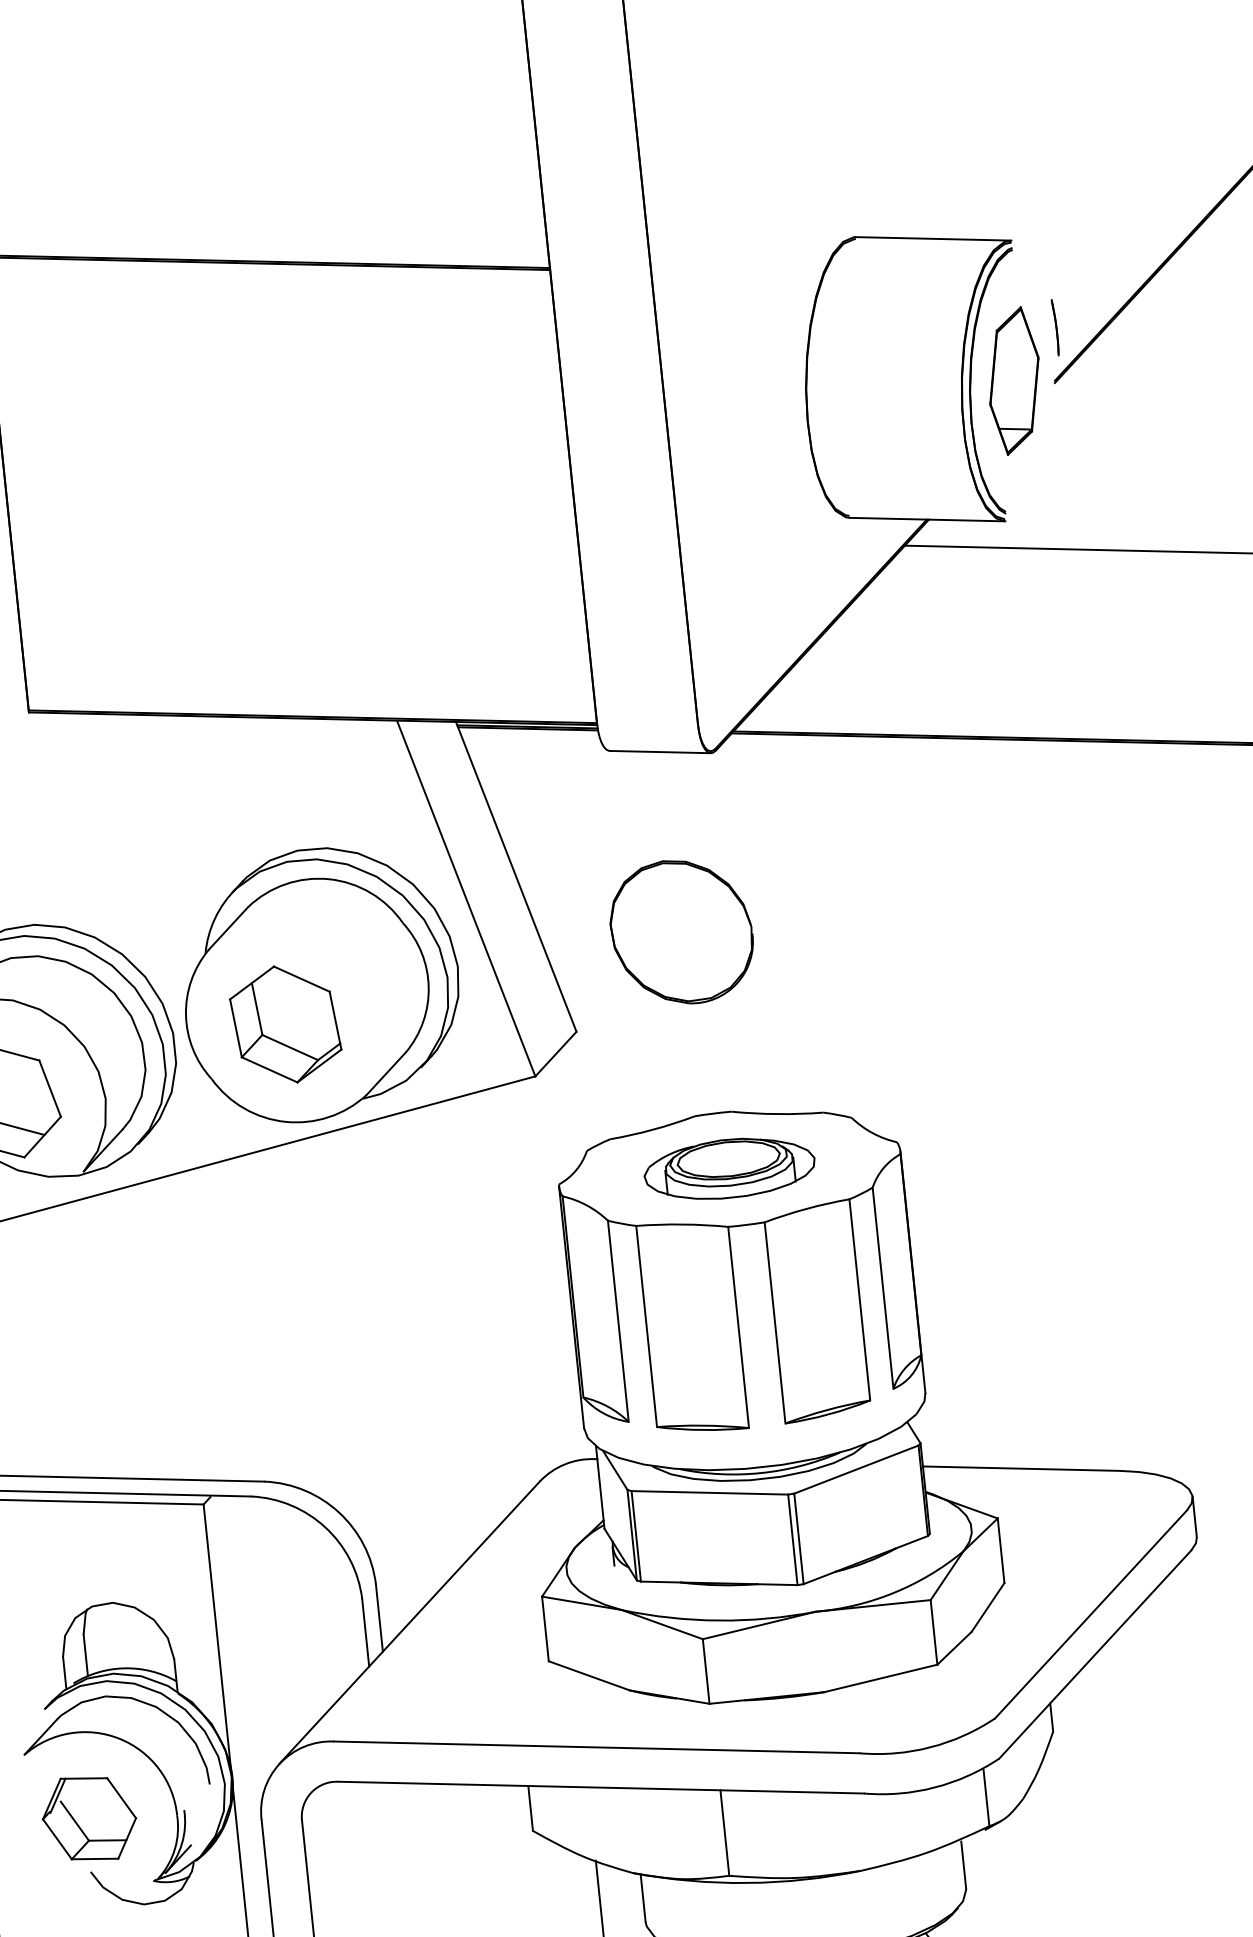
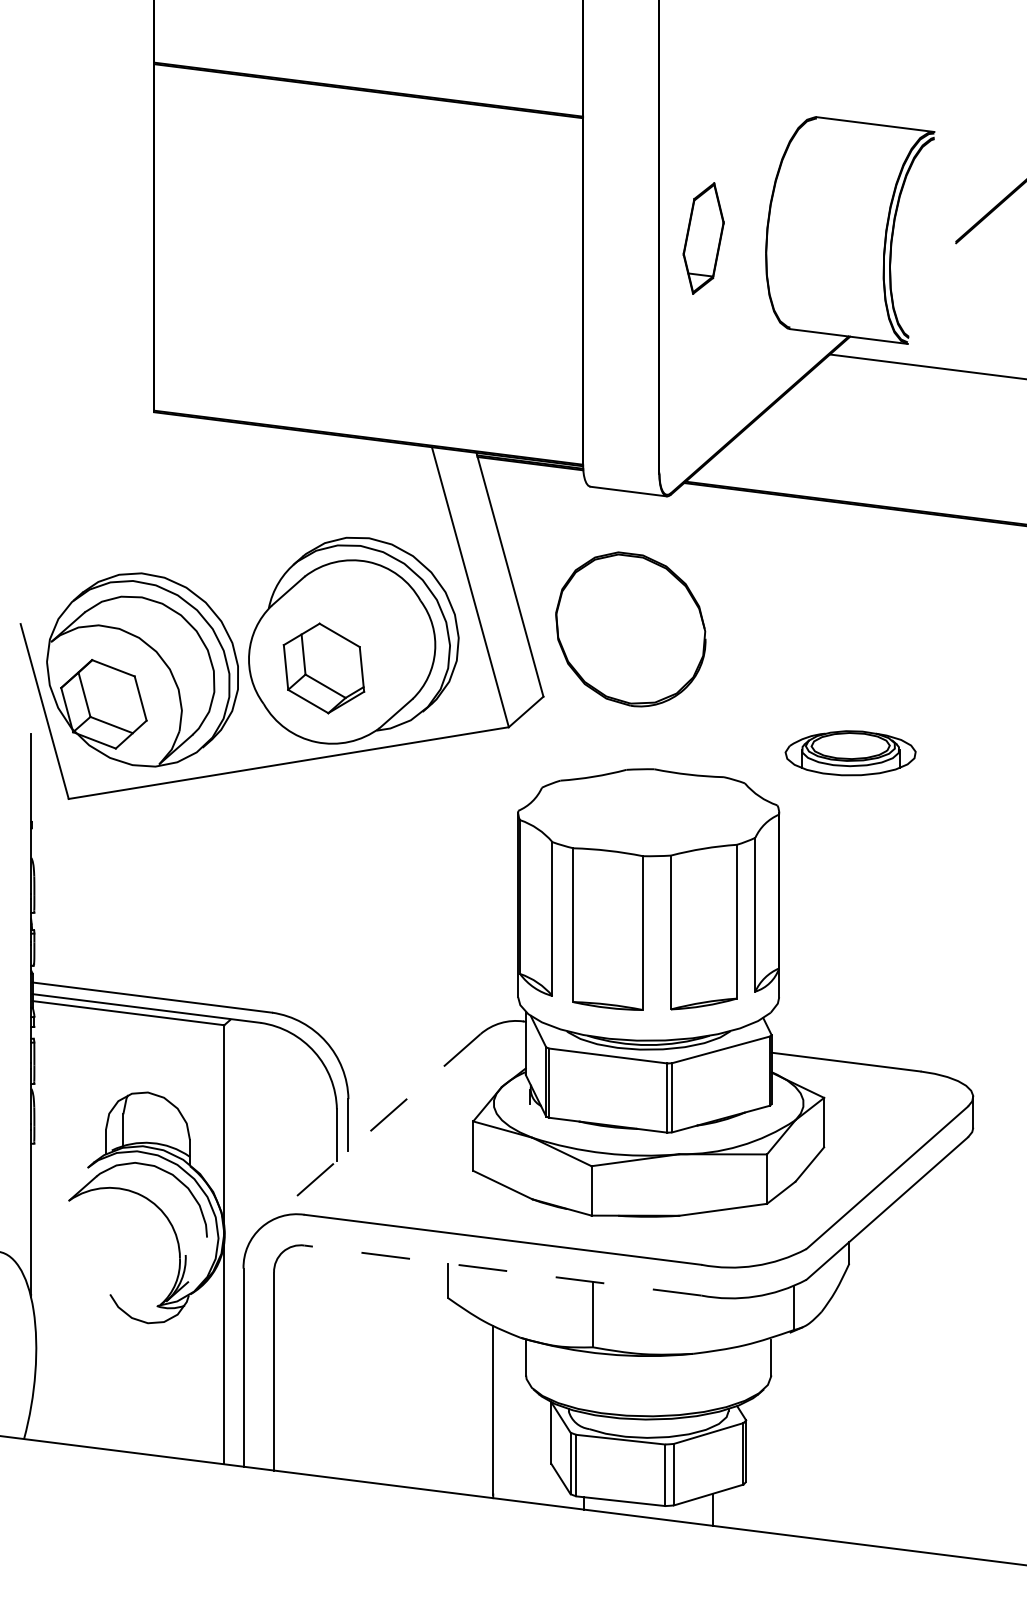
line: (1054, 327) -> (960, 201), removed
part: (1014, 381) -> (703, 238), moved
part: (681, 932) -> (630, 629), size x1.4
part: (729, 1169) -> (850, 753), moved
line: (409, 1623) -> (370, 1131), solid -> dashed
line: (600, 1787) -> (502, 1270), solid -> dashed
part: (89, 1817) -> (113, 1253), removed

